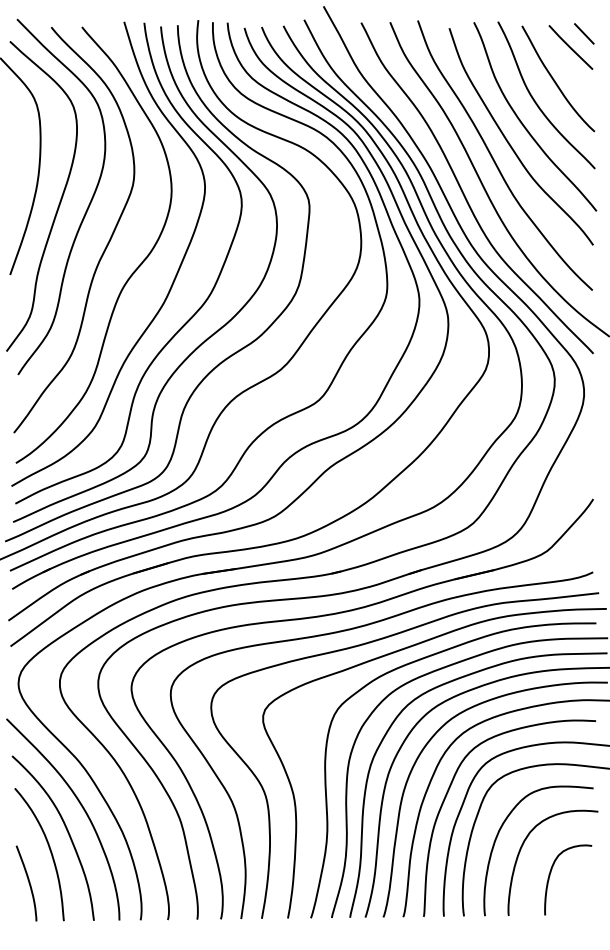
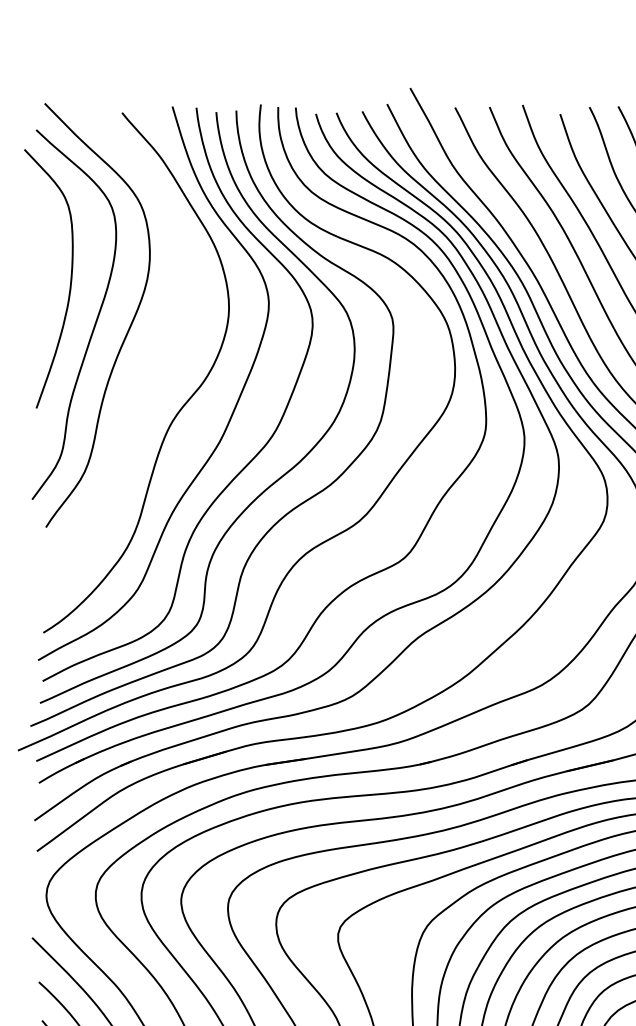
curve: (105, 246) -> (150, 374), removed

